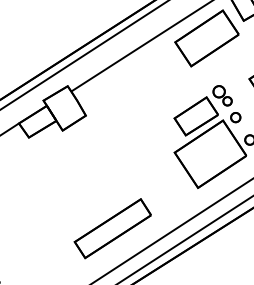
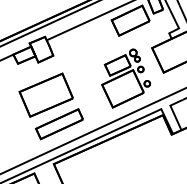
part: (82, 182) -> (45, 94), added

